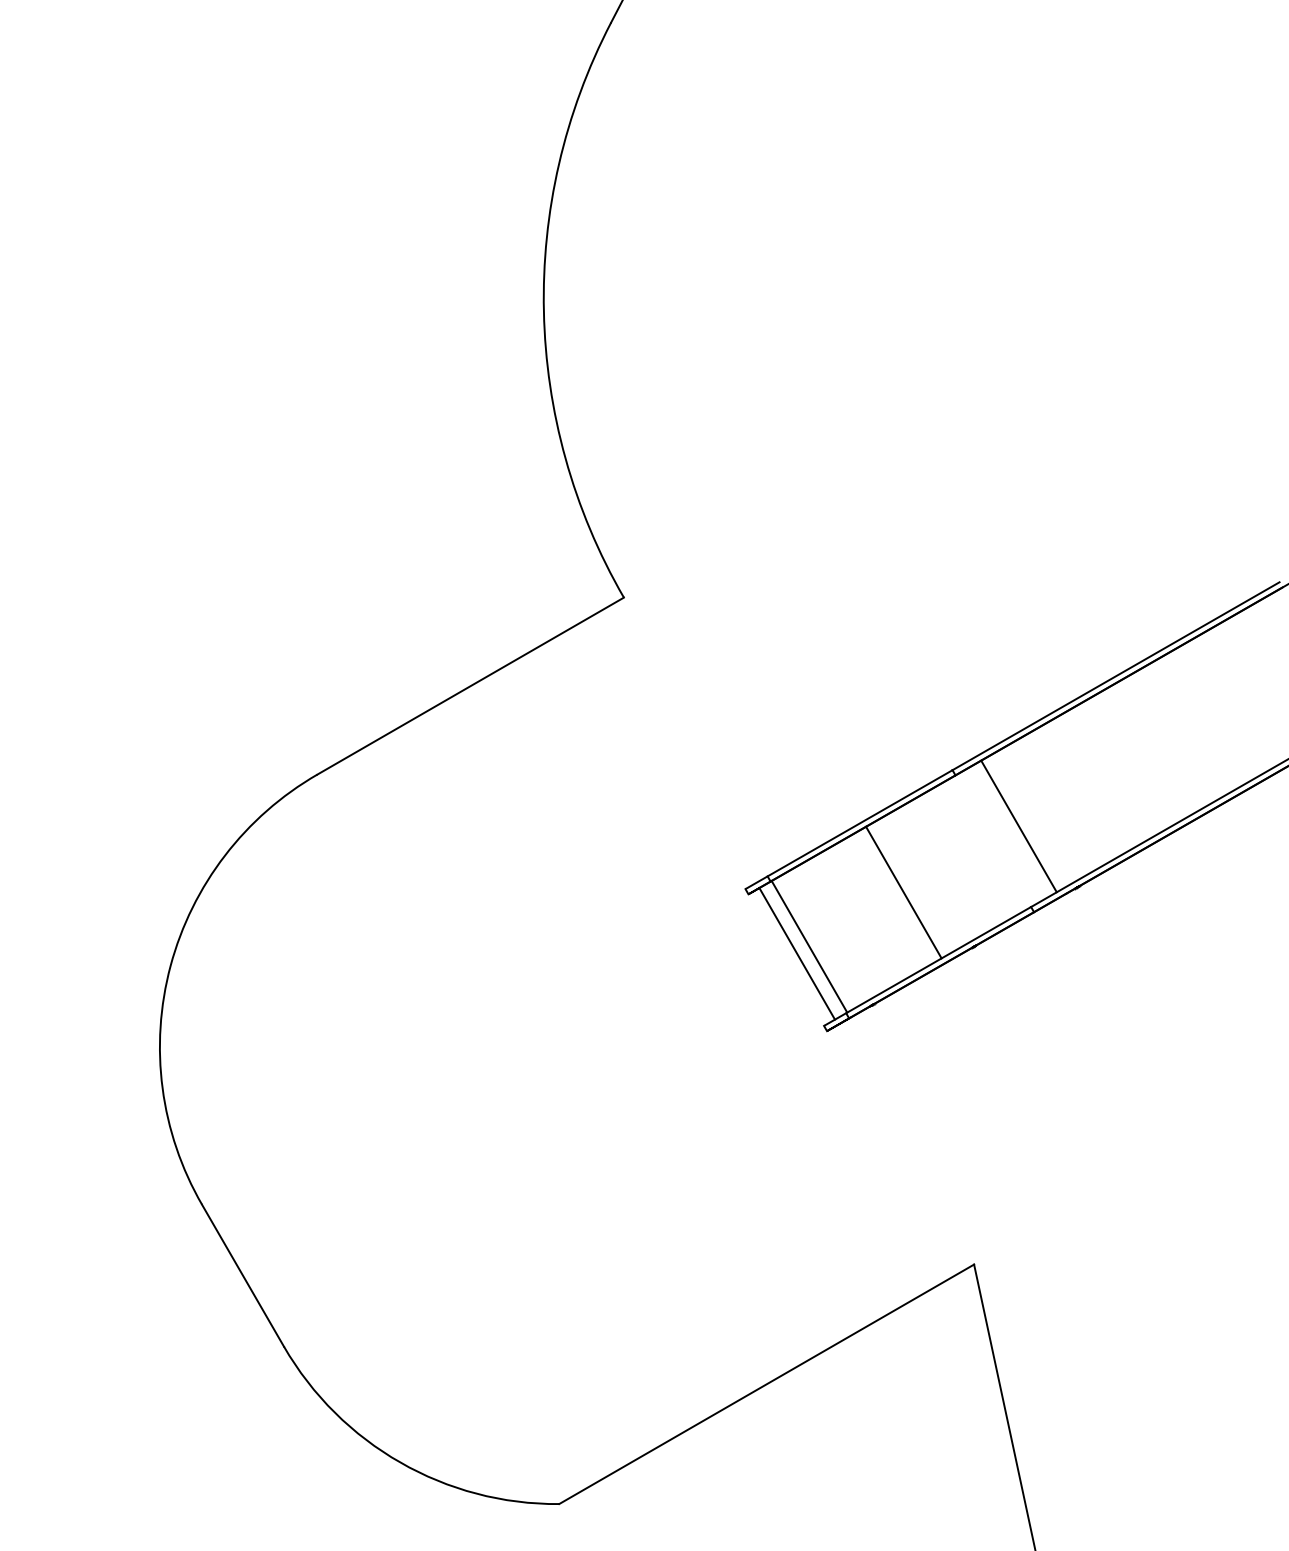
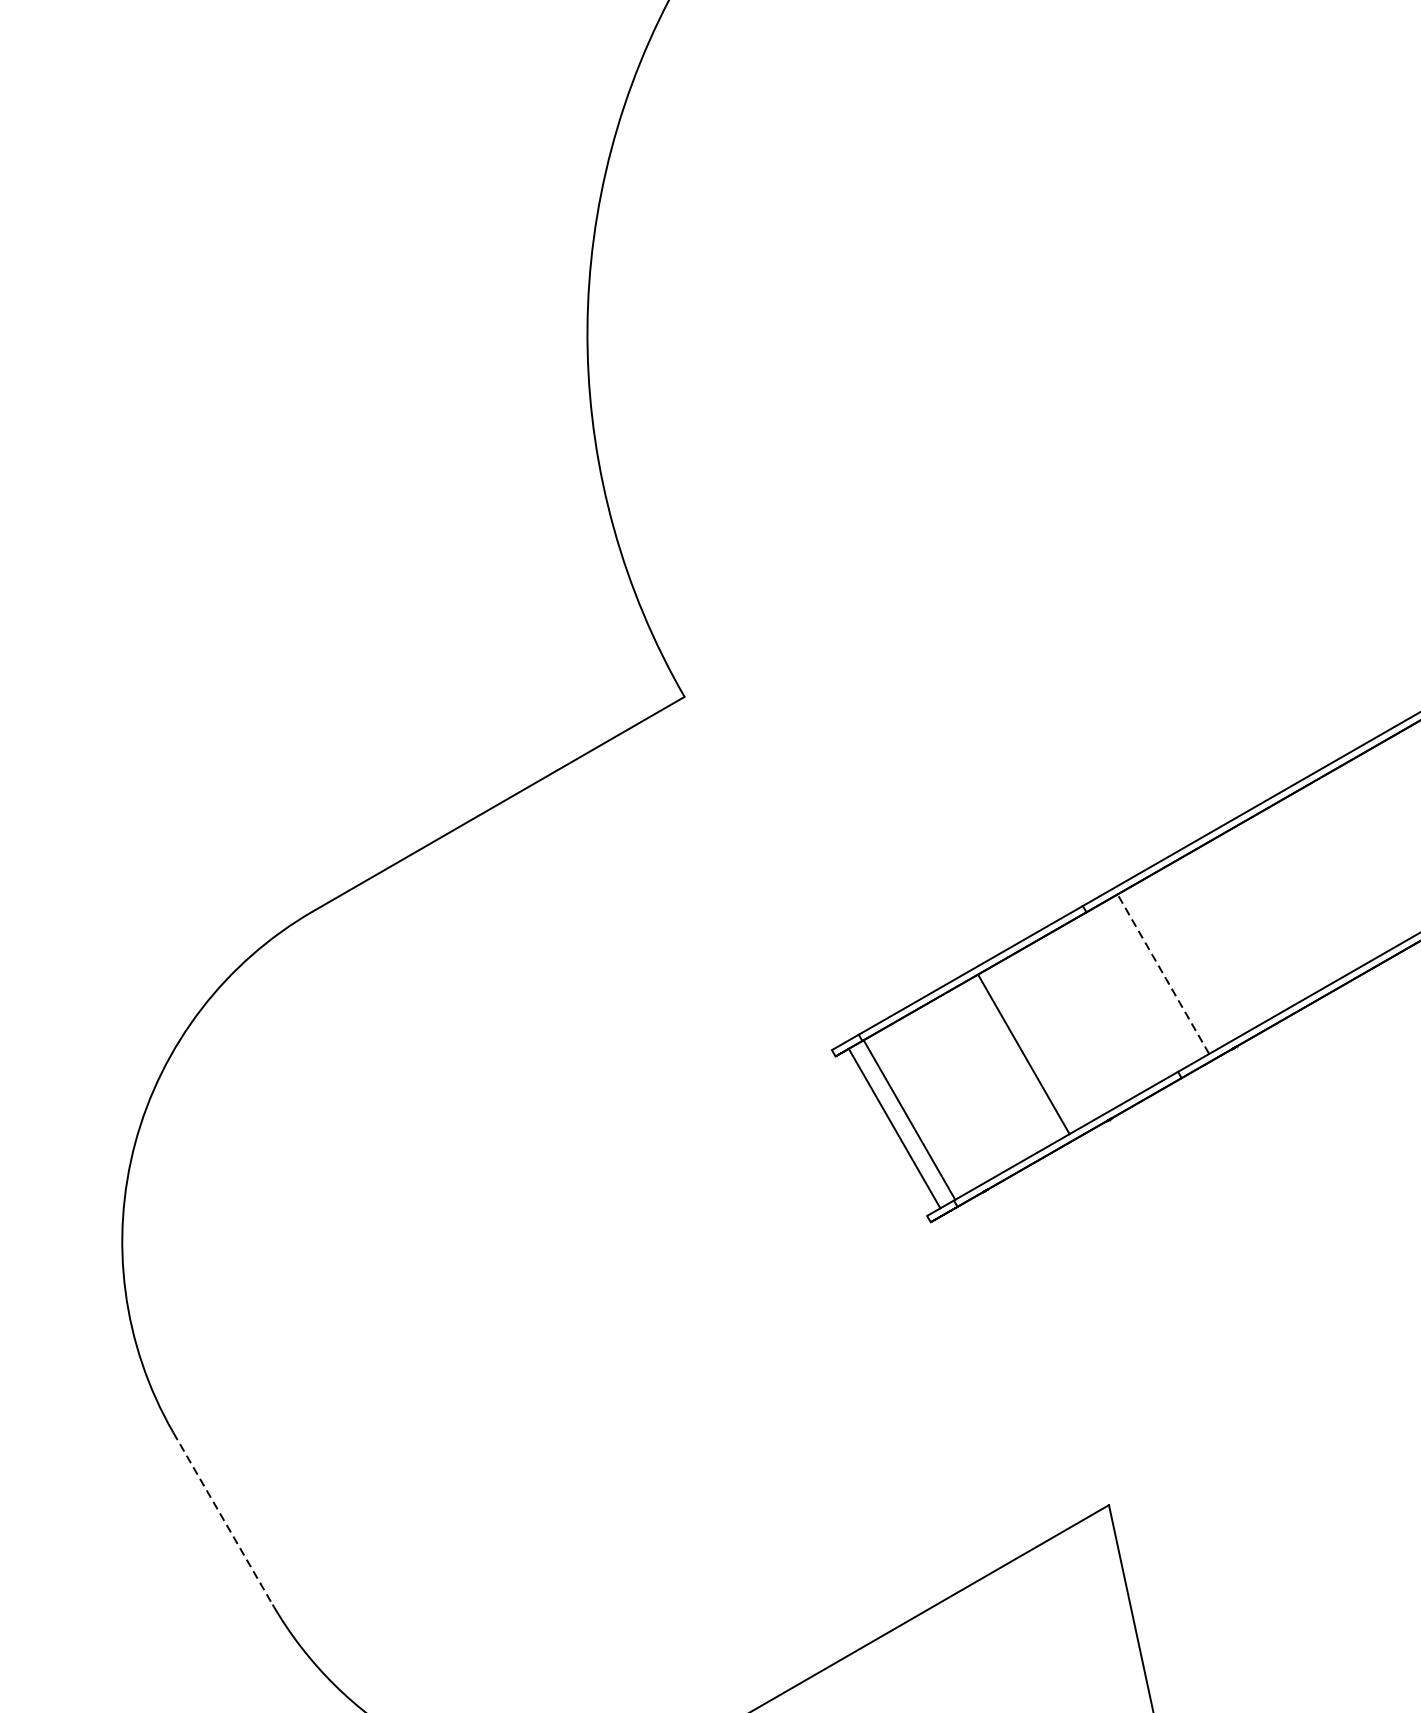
line: (1019, 826) -> (1164, 974), solid -> dashed
line: (243, 1275) -> (223, 1518), solid -> dashed

